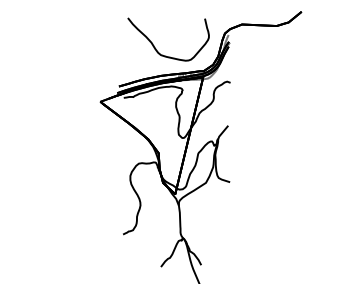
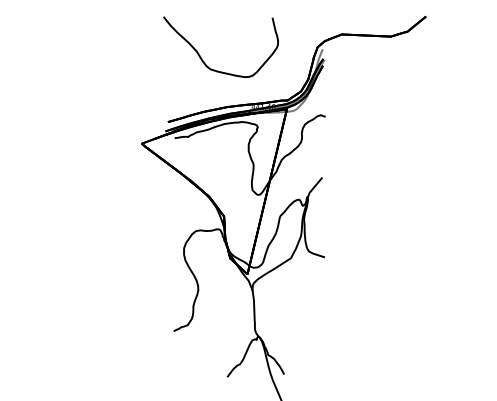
part: (156, 48) -> (203, 59), moved

